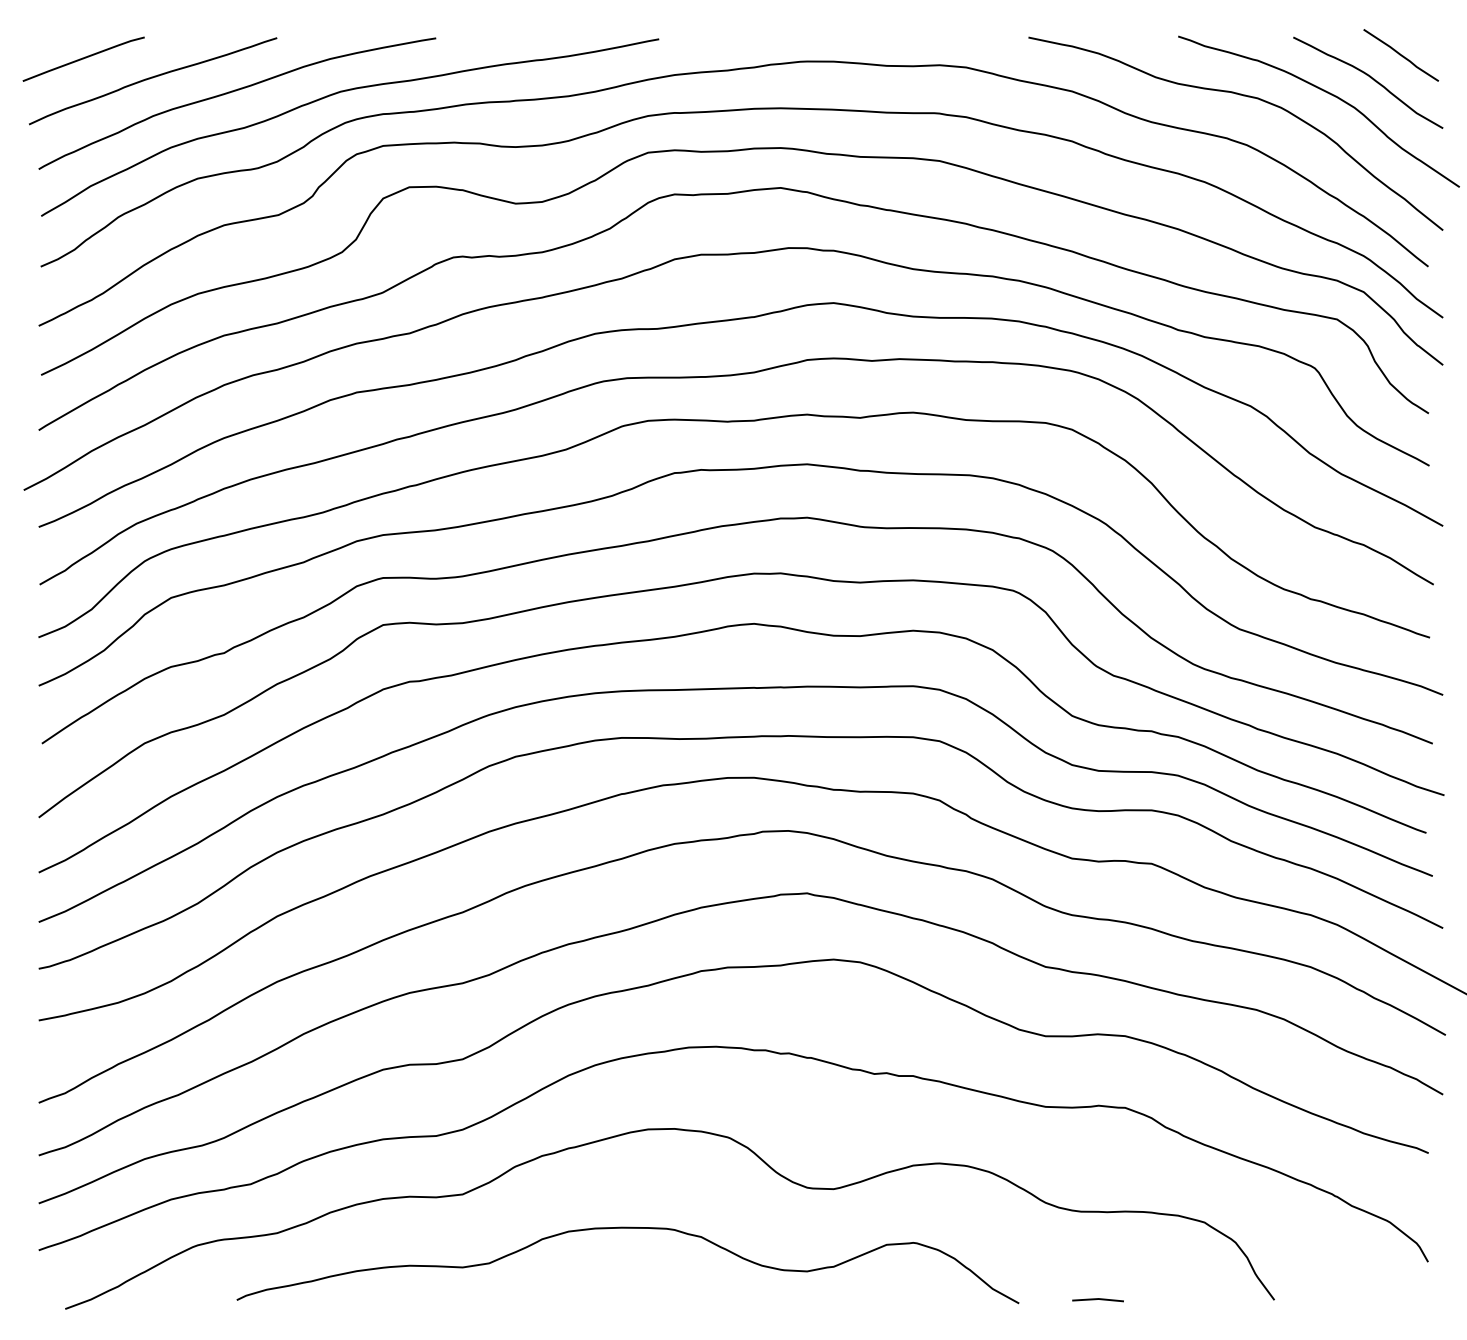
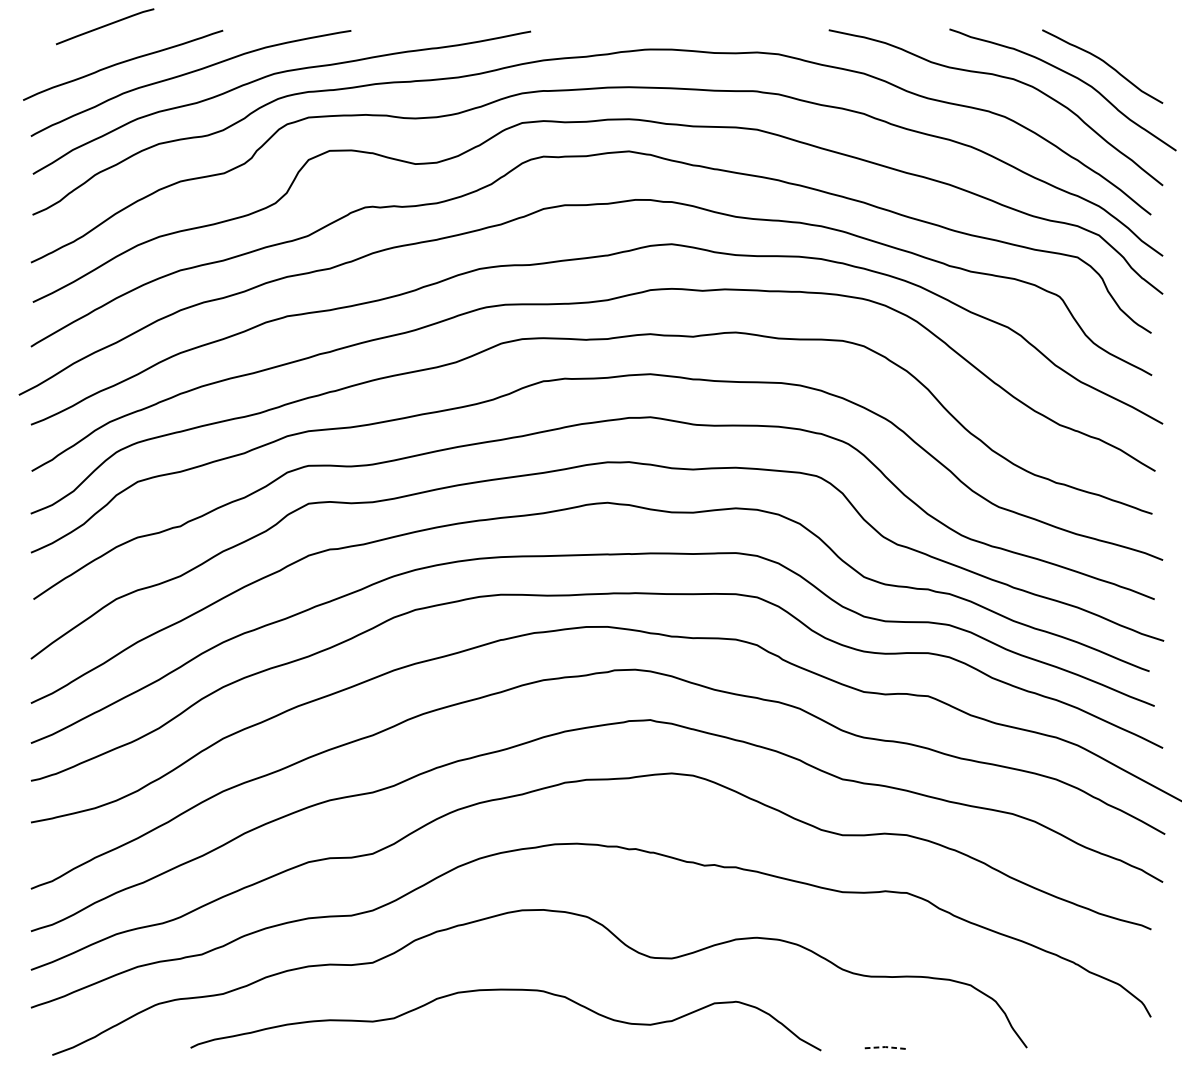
curve: (1401, 55) -> (1129, 44), removed
line: (83, 58) -> (104, 26), moved
line: (1098, 1299) -> (885, 1047), solid -> dashed

